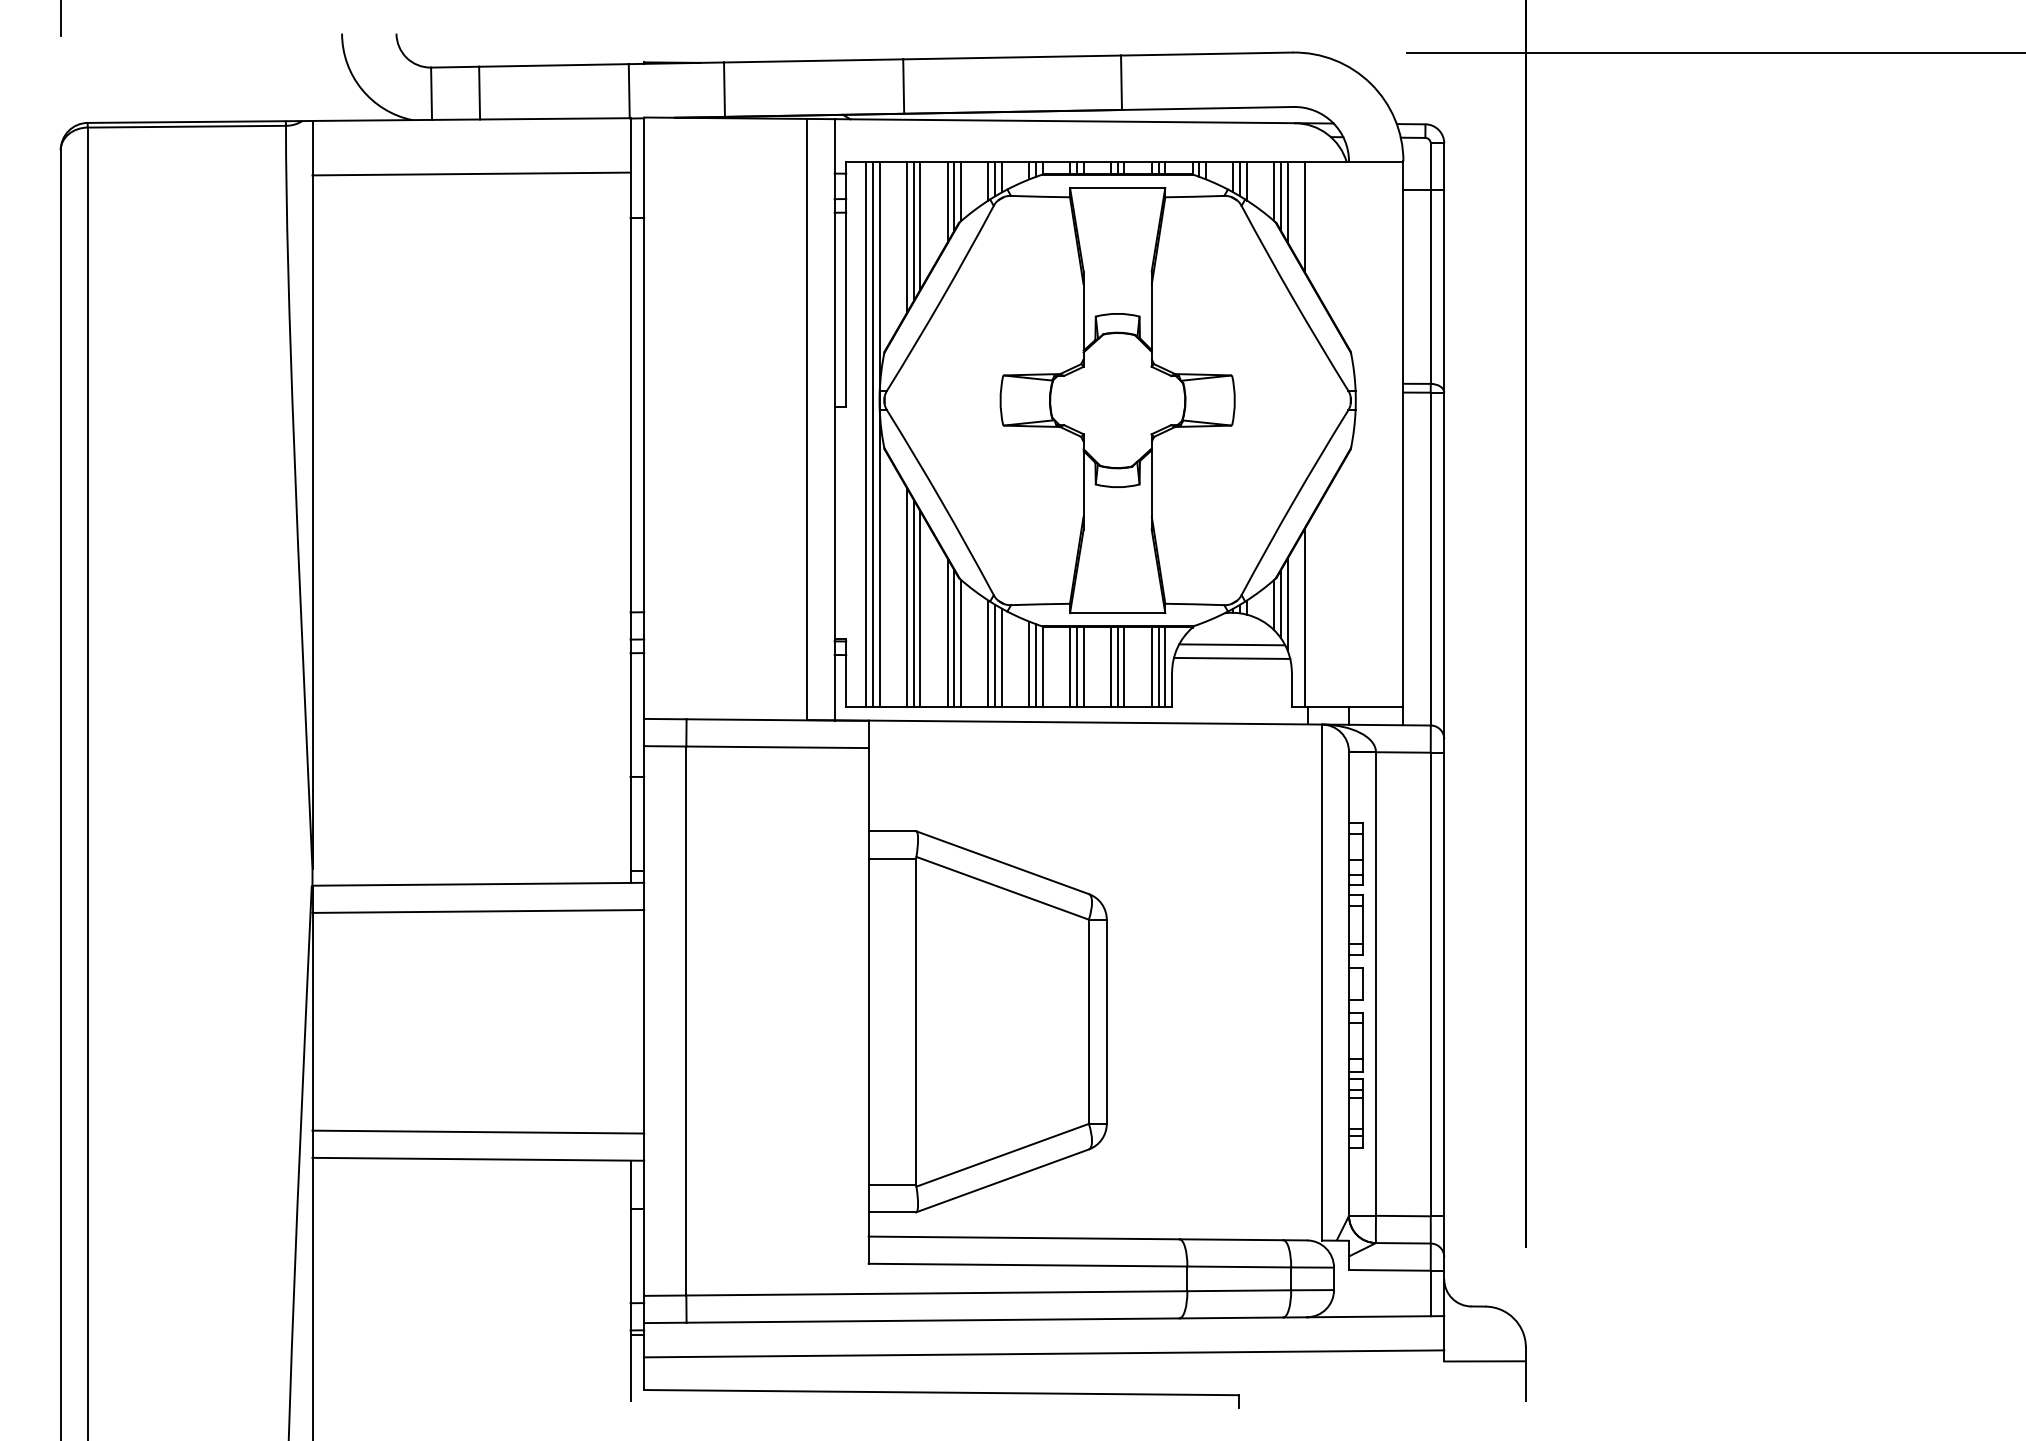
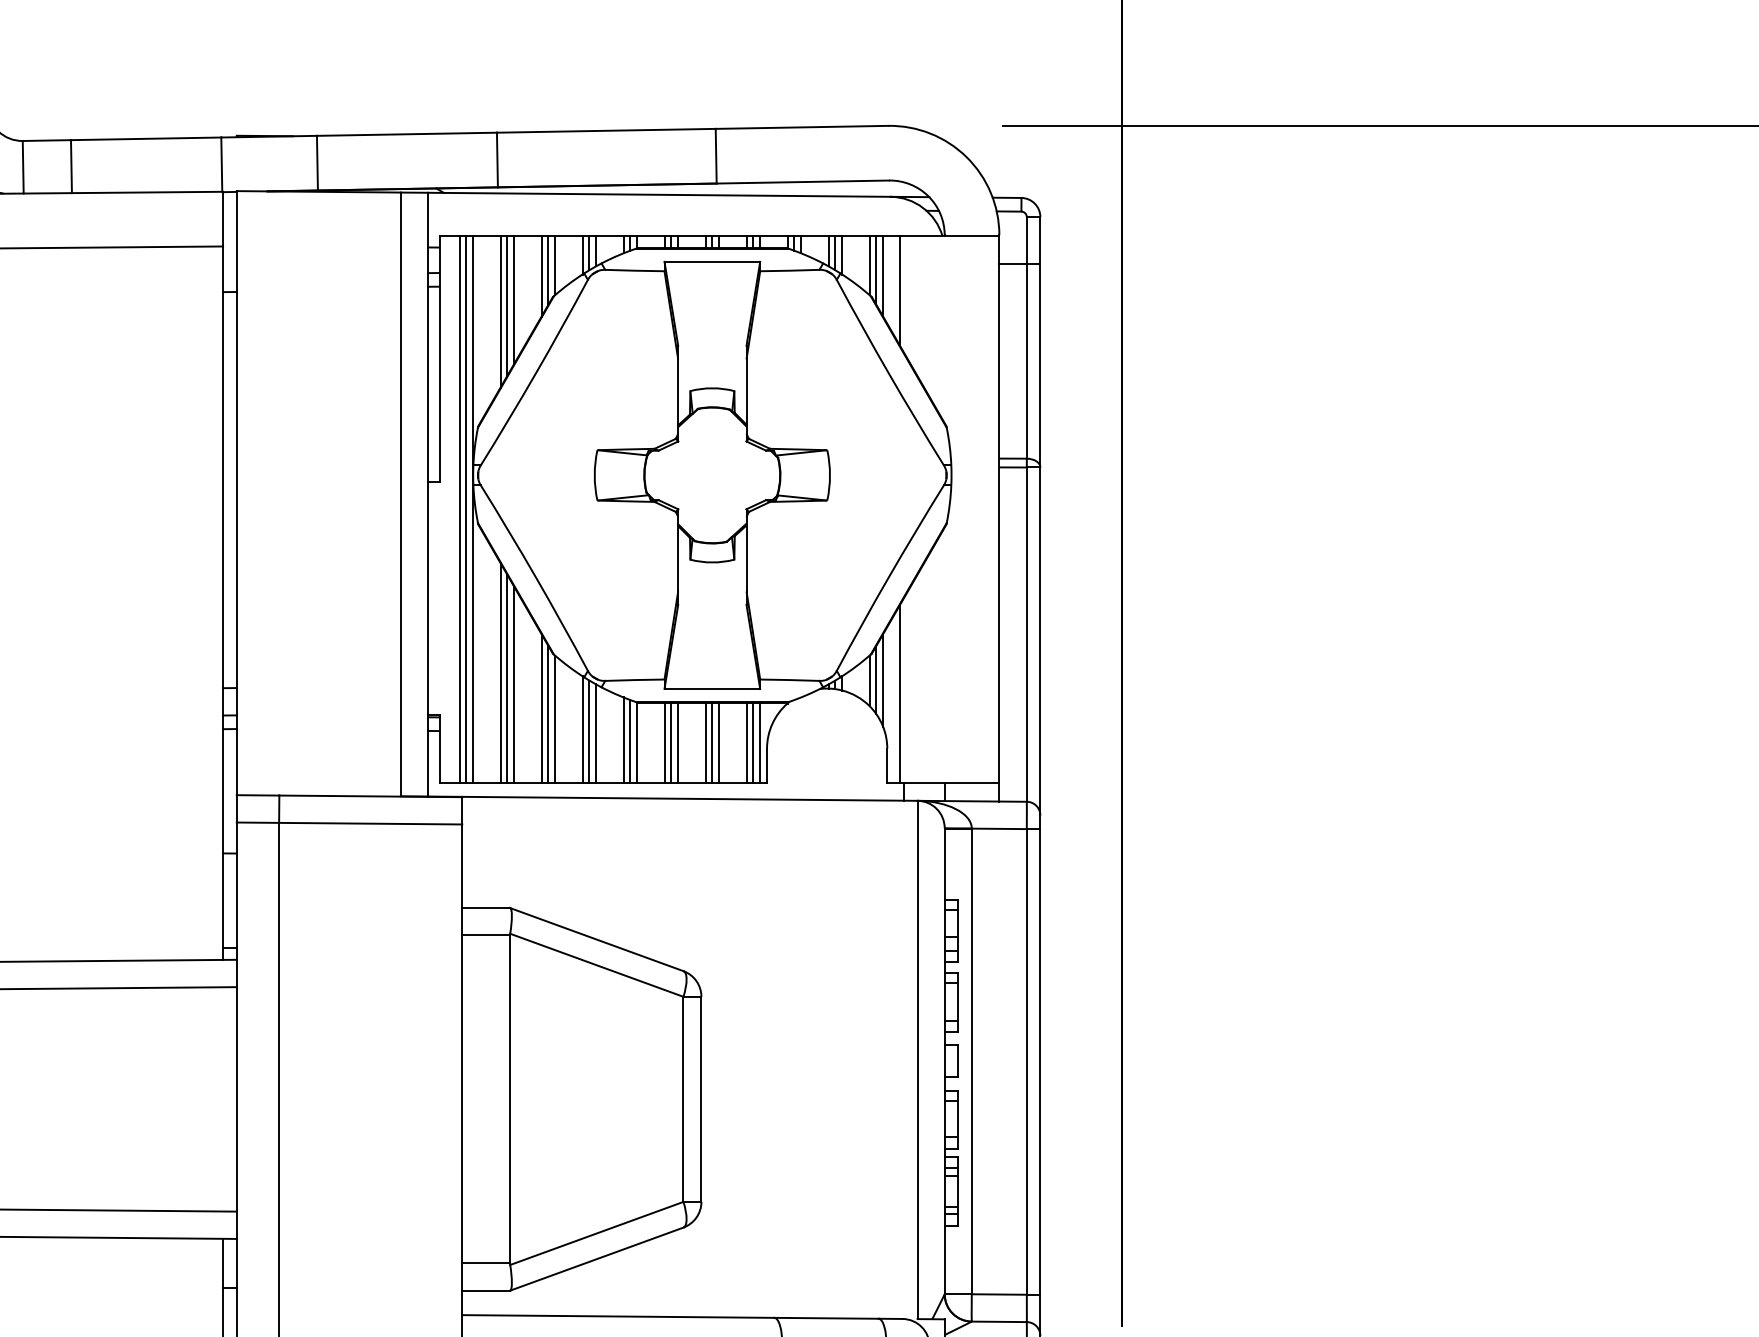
line: (1232, 644) -> (827, 720), removed
line: (1231, 657) -> (826, 733), removed

